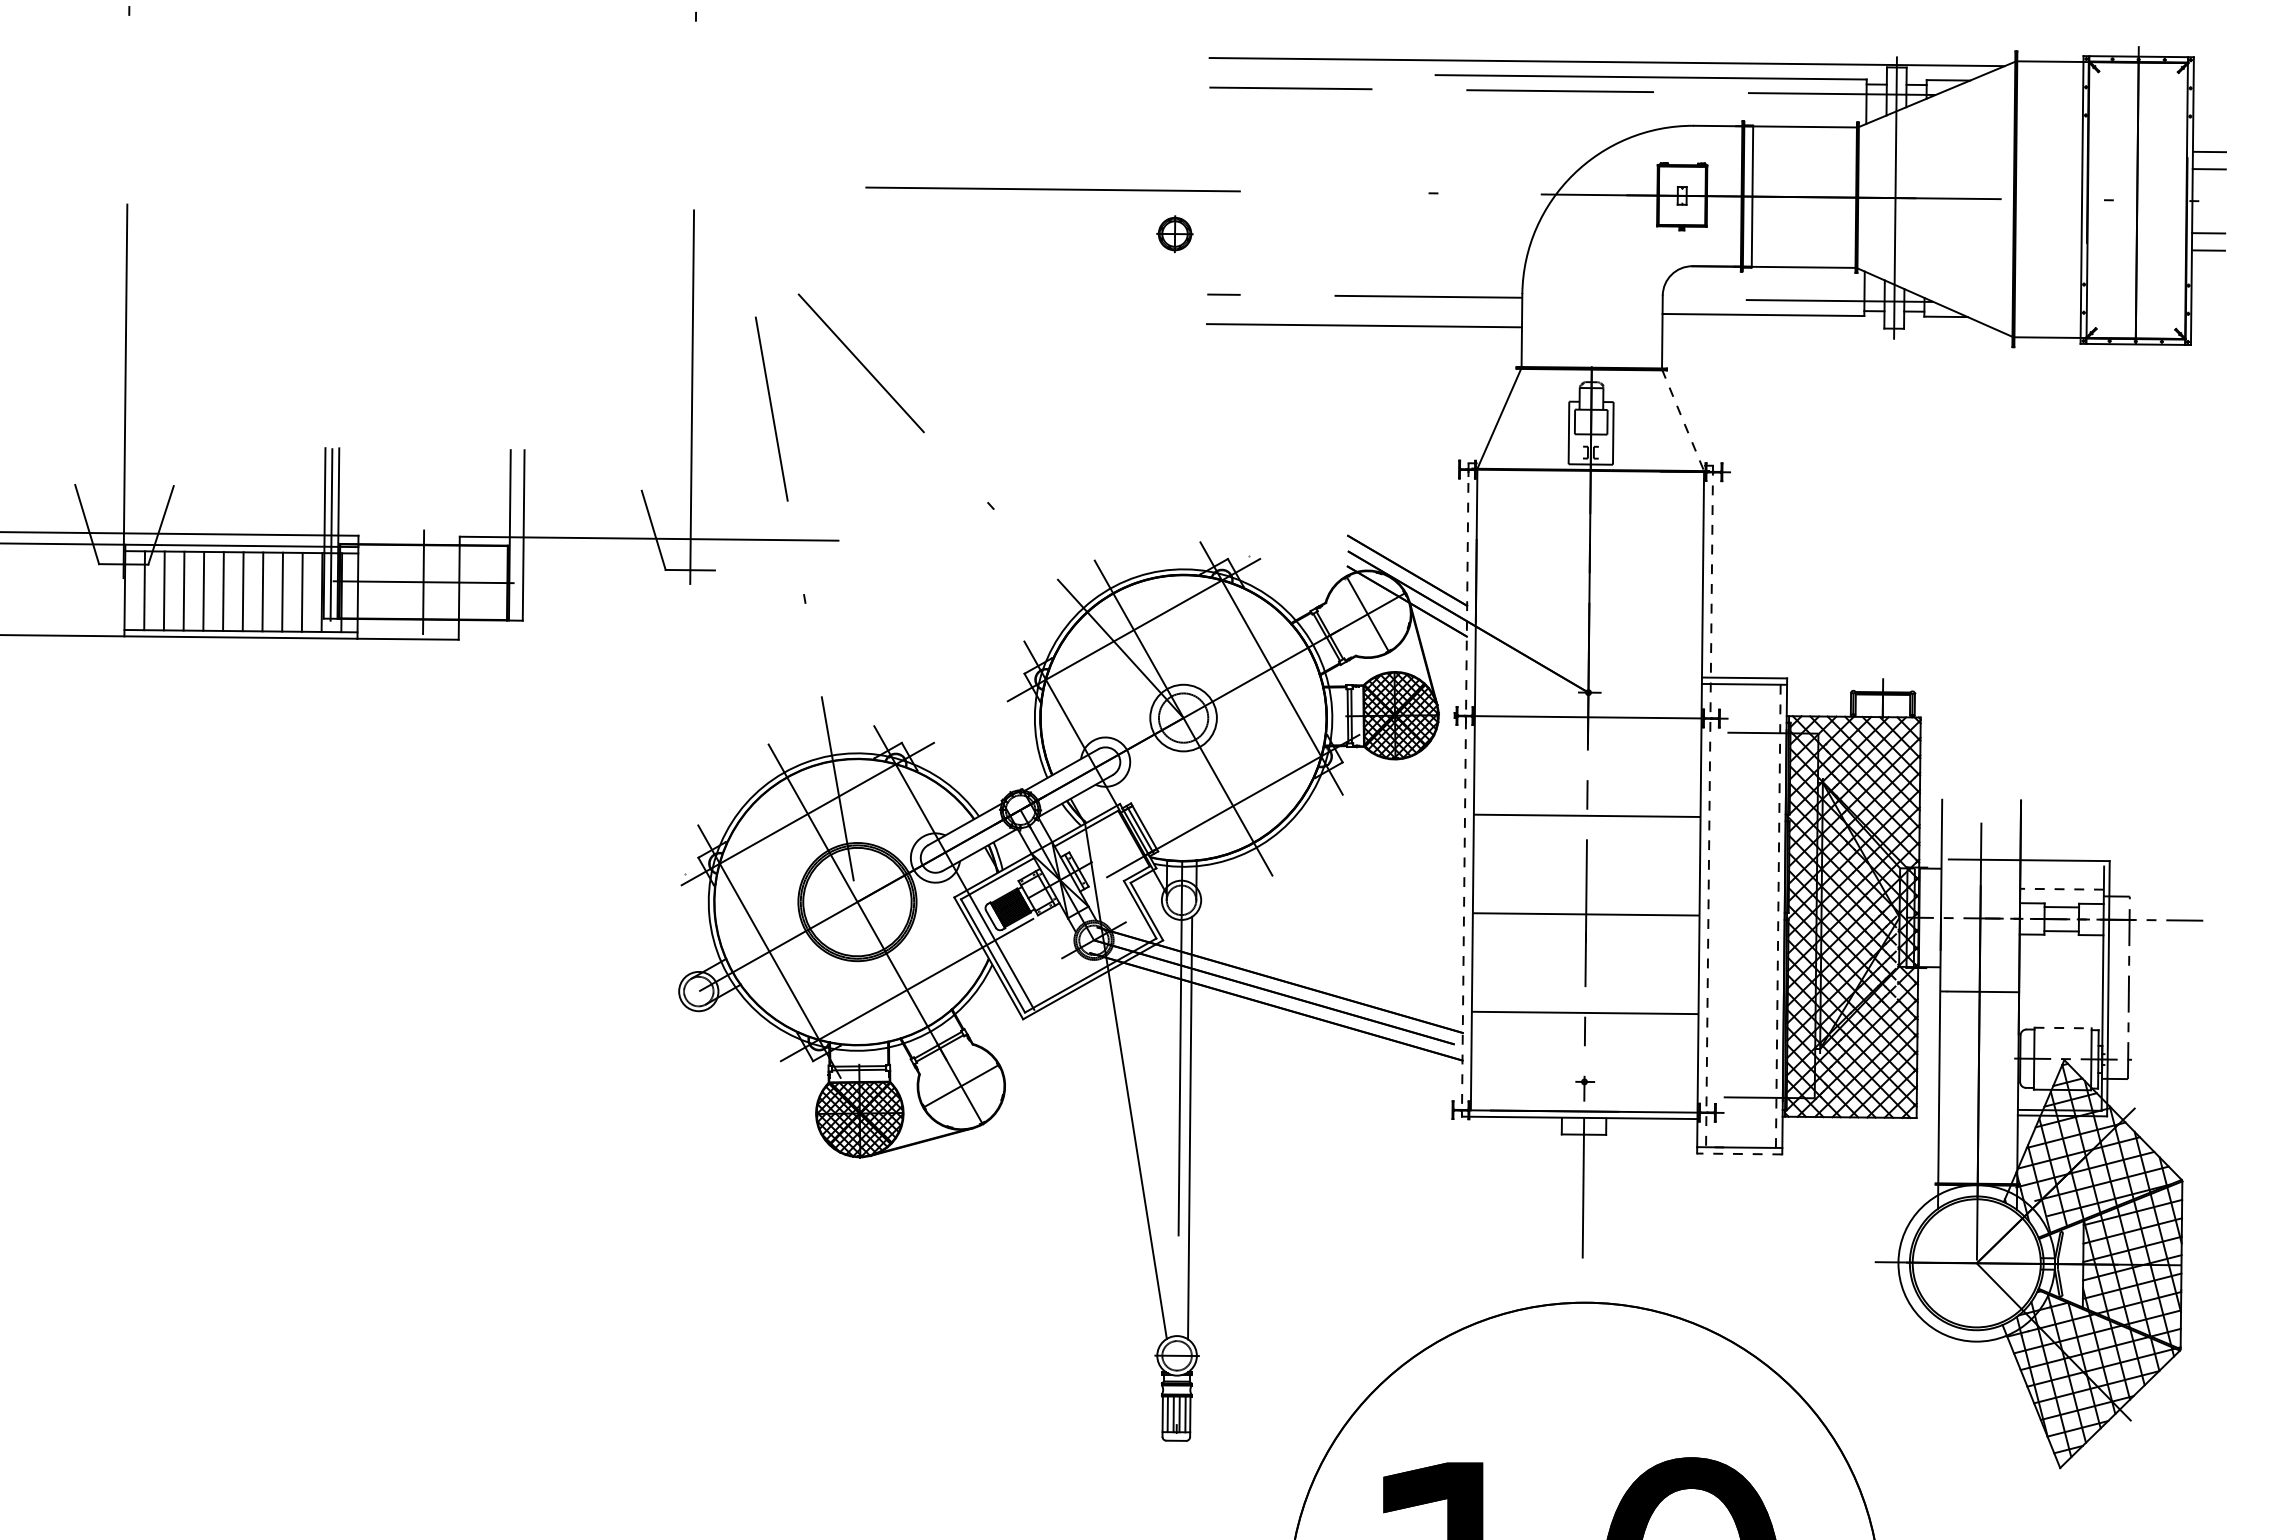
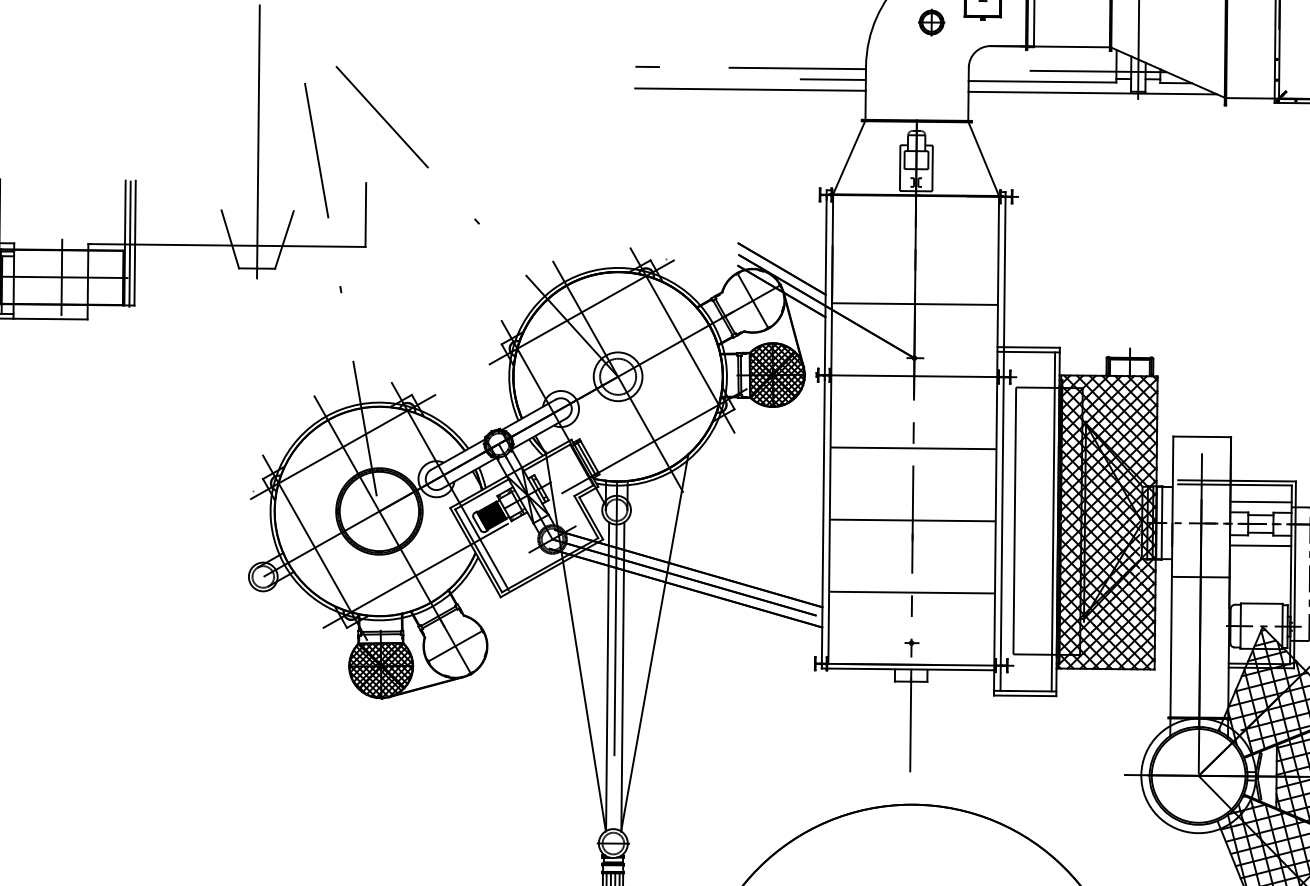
part: (1174, 234) -> (931, 22), moved
line: (1477, 311) -> (833, 79), added
line: (1832, 330) -> (1093, 93), added
line: (1683, 420) -> (983, 159), dashed -> solid
line: (838, 496) -> (365, 214), added
line: (727, 530) -> (284, 239), added
line: (516, 536) -> (129, 243), added
line: (1588, 618) -> (914, 303), added
line: (1465, 789) -> (824, 429), dashed -> solid
line: (1981, 799) -> (1202, 436), added
line: (1709, 806) -> (1003, 441), dashed -> solid
line: (2026, 865) -> (1235, 484), added
line: (2062, 889) -> (1261, 502), dashed -> solid
line: (1725, 914) -> (1014, 520), added
line: (1778, 916) -> (1053, 522), dashed -> solid
line: (1926, 917) -> (1161, 522), added
line: (2061, 948) -> (1260, 545), added
line: (2063, 1028) -> (1262, 603), dashed -> solid
line: (1233, 1081) -> (654, 642), added
line: (1169, 1127) -> (607, 676), added
line: (1739, 1153) -> (1024, 695), dashed -> solid

